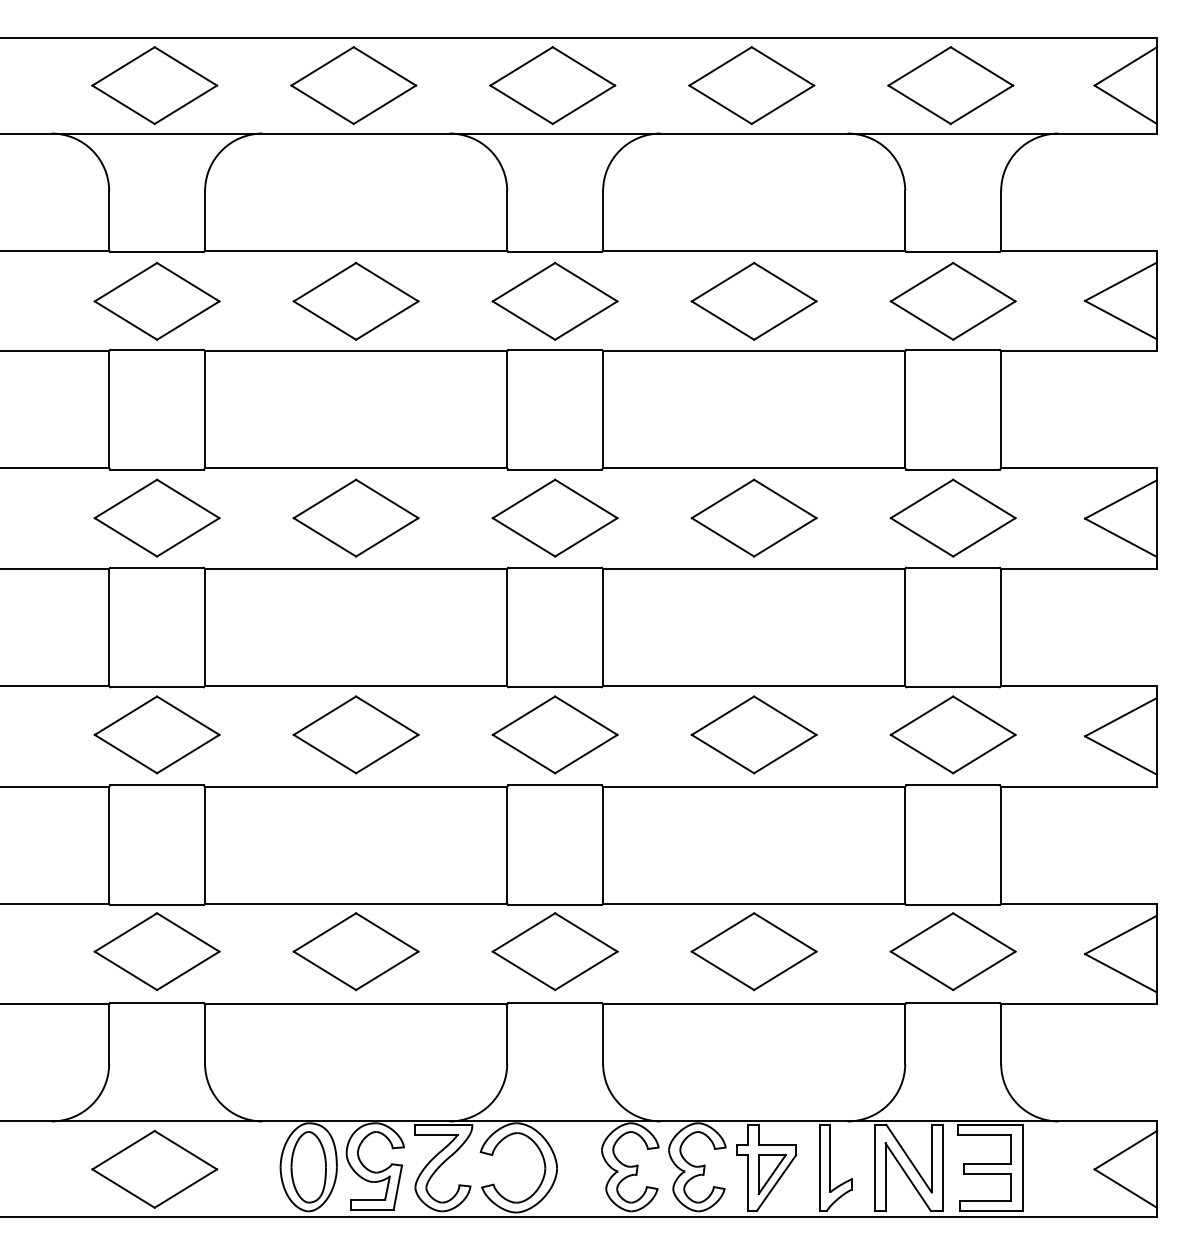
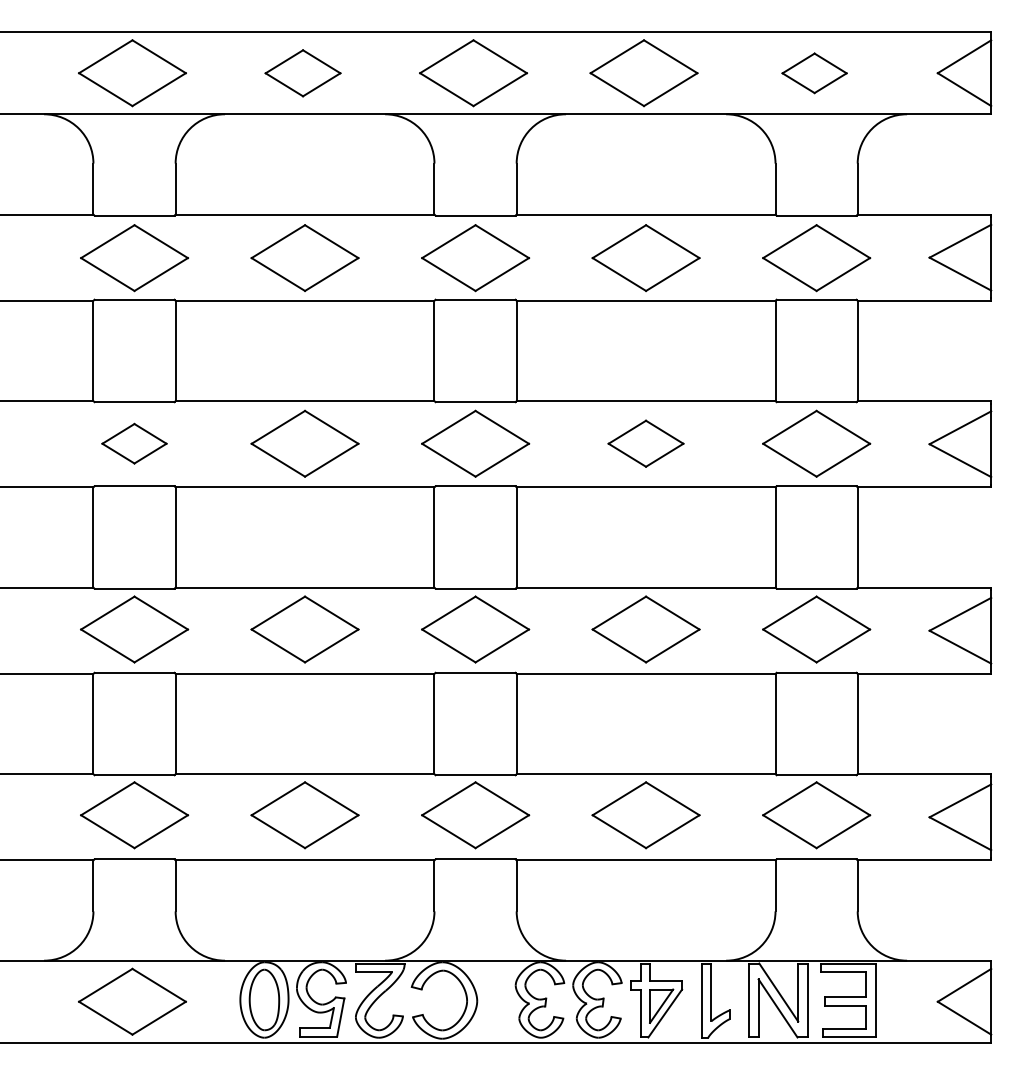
part: (353, 85) -> (302, 73), size x0.7
part: (950, 85) -> (814, 73), size x0.6
part: (156, 517) -> (134, 443), size x0.6
part: (753, 517) -> (645, 443), size x0.7

